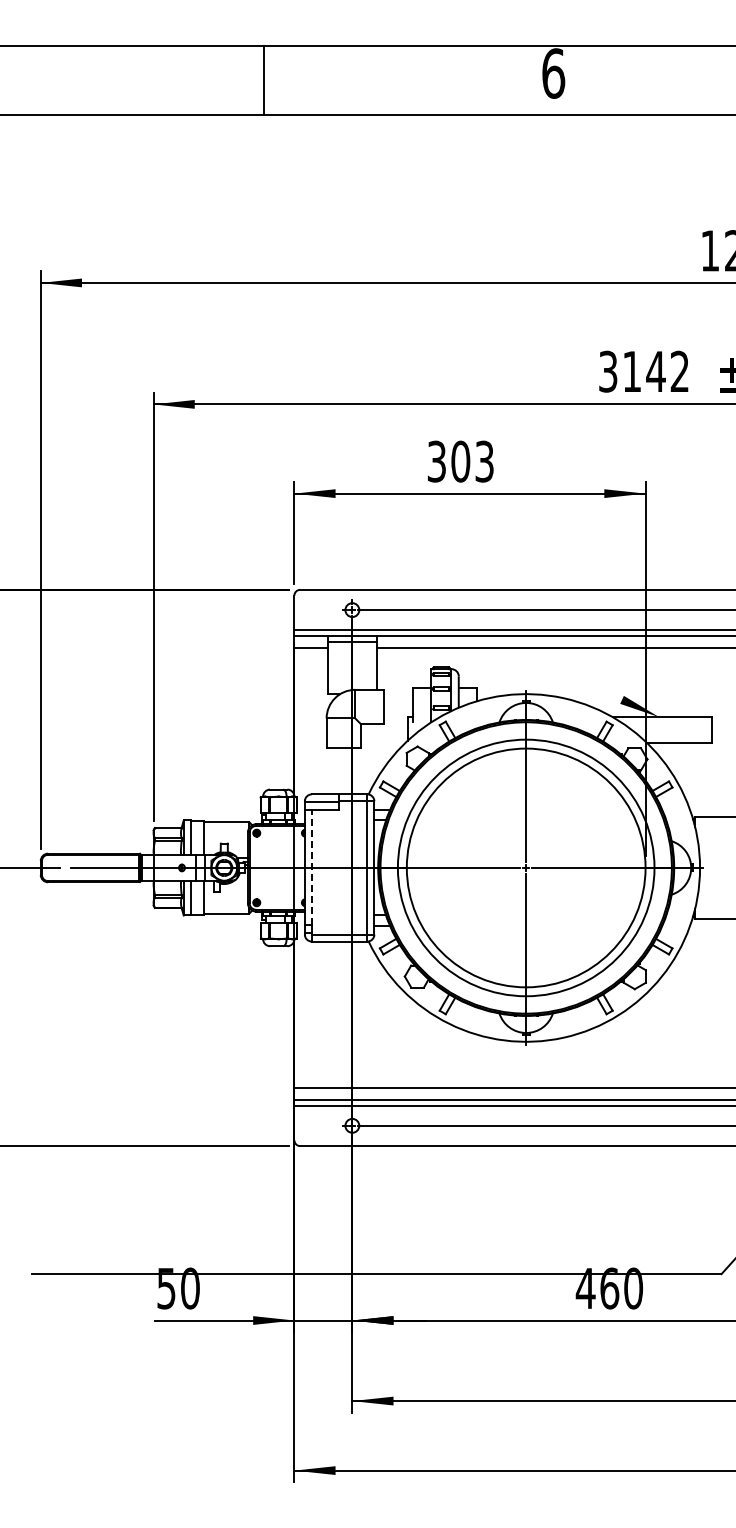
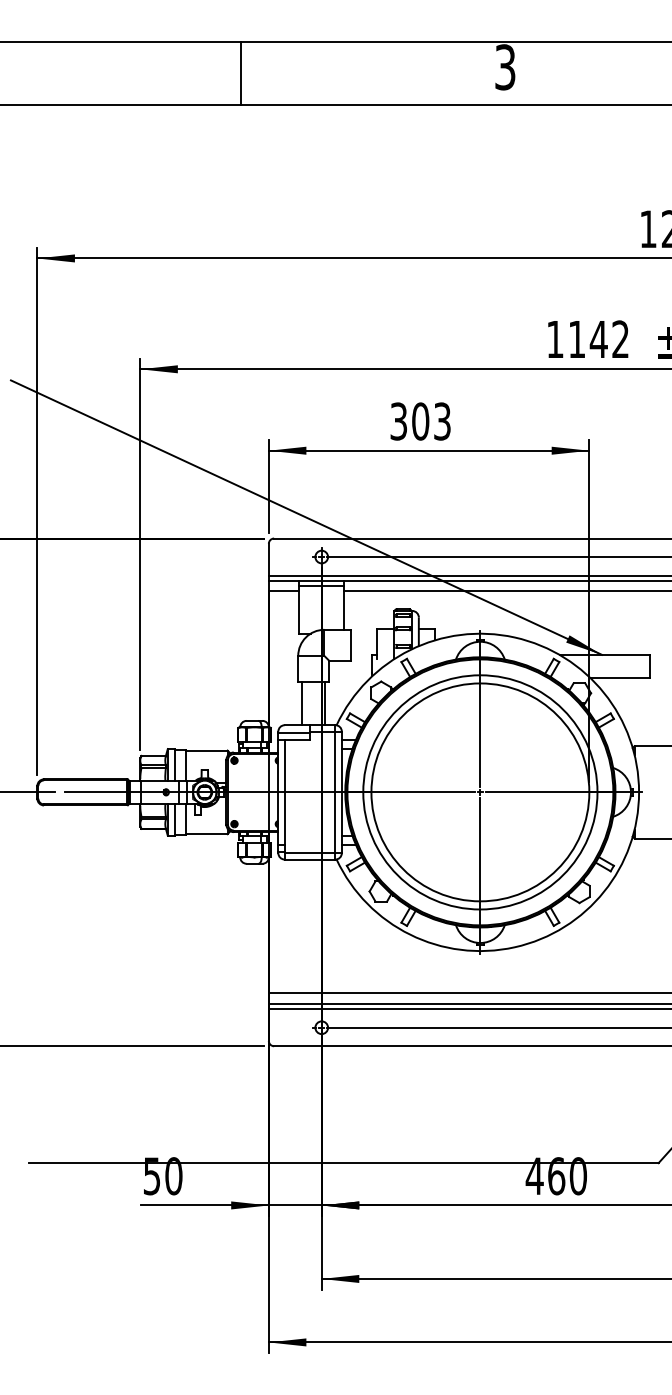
text: (553, 73) -> (505, 67), 6 -> 3
text: (608, 371) -> (555, 339), 3142 -> 1142
line: (335, 566) -> (306, 517), added
line: (330, 770) -> (301, 703), added
line: (356, 770) -> (325, 703), added
line: (311, 867) -> (284, 791), dashed -> solid

